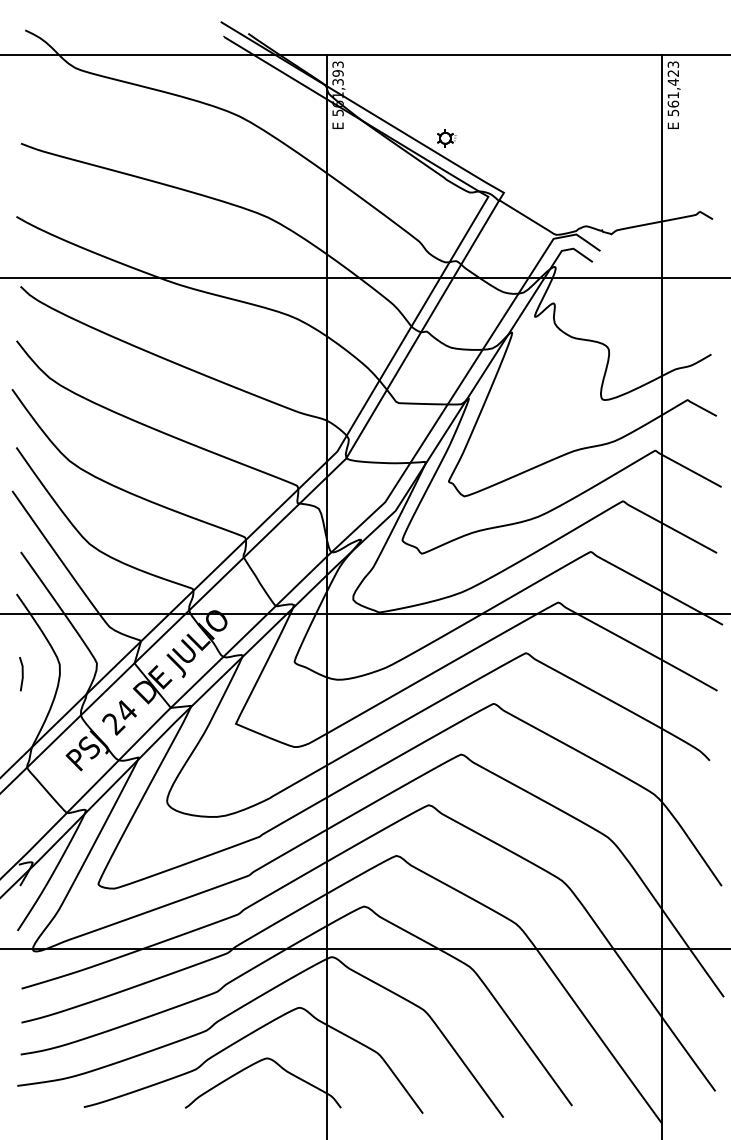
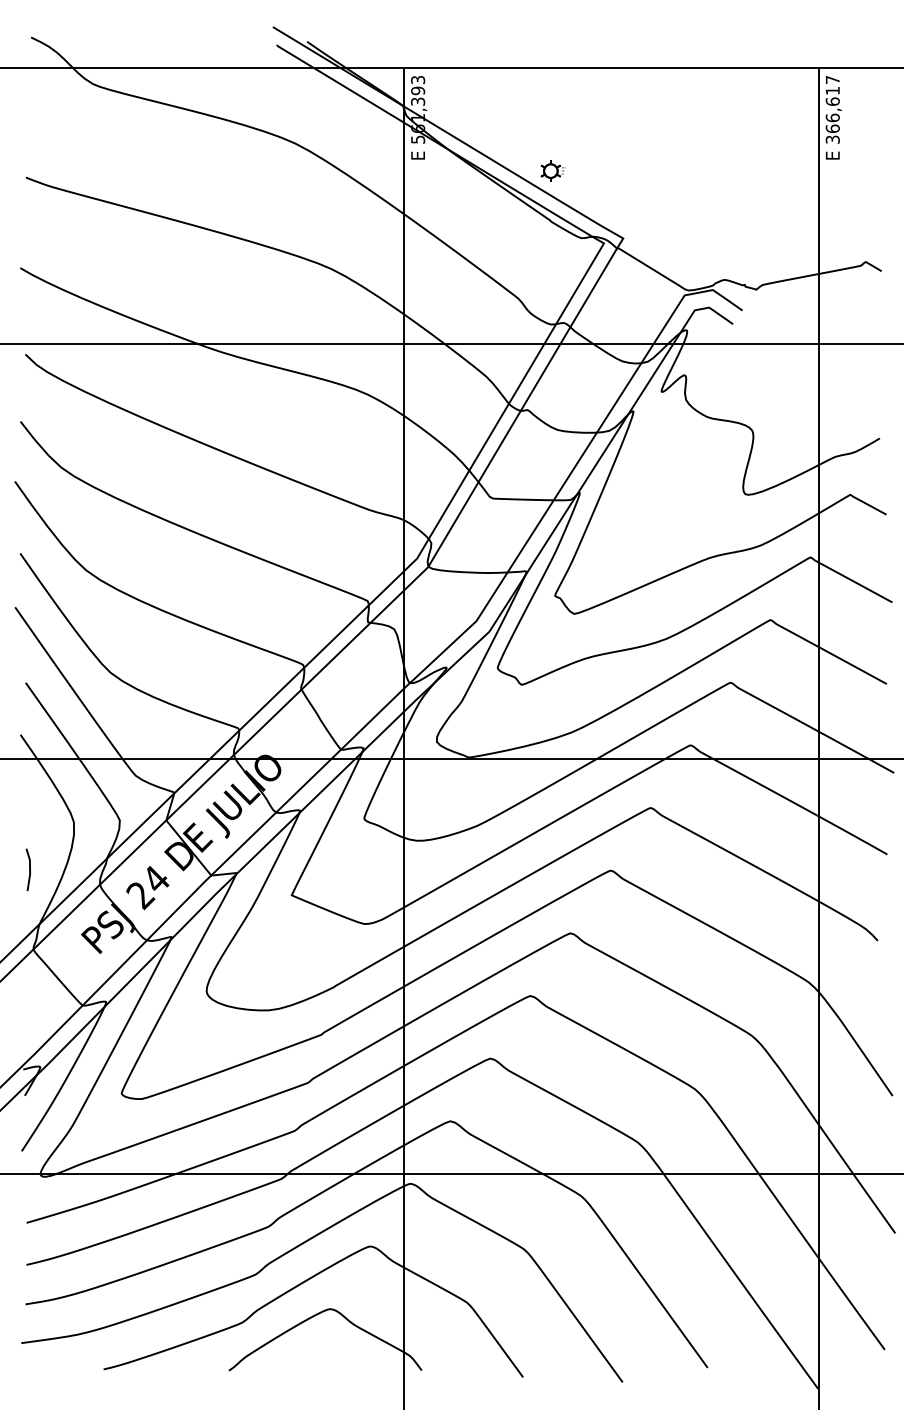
text: (673, 88) -> (832, 109), 561,423 -> 366,617
line: (22, 673) -> (29, 869), moved

